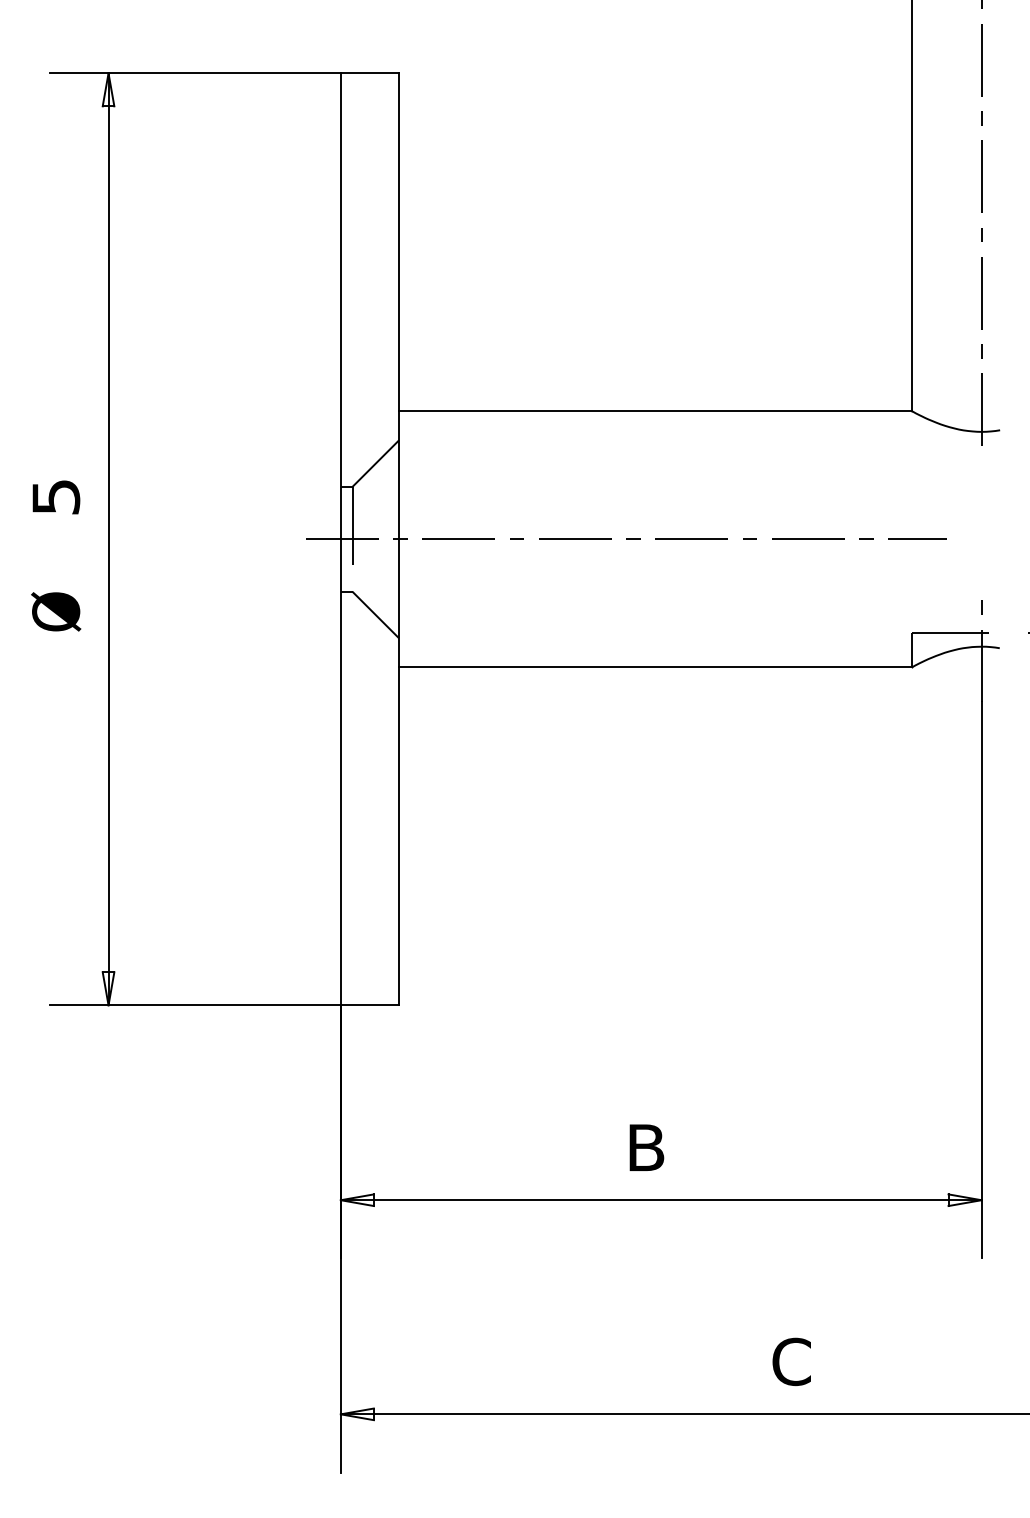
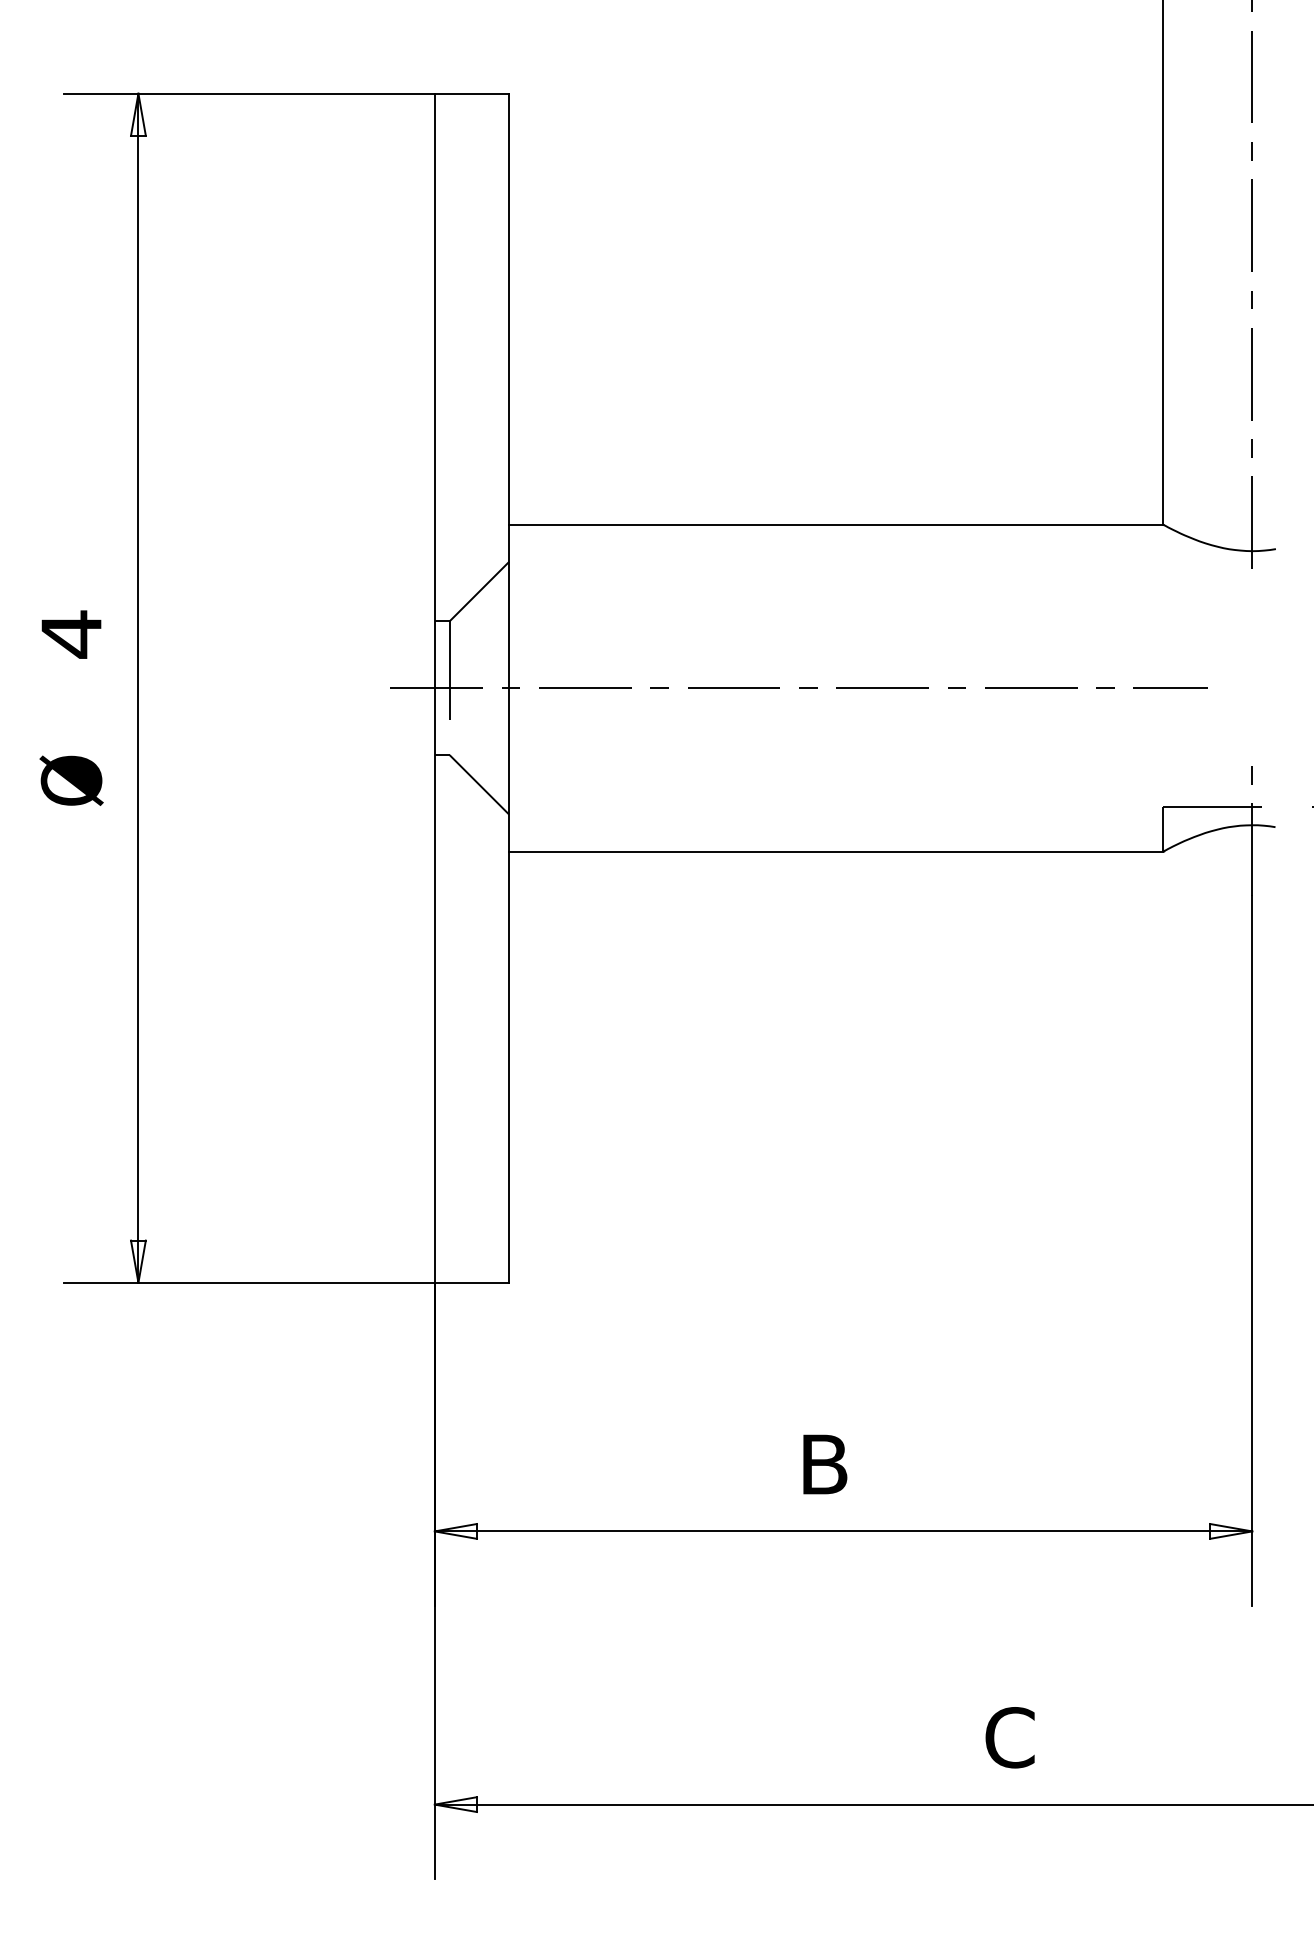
text: (56, 497) -> (71, 634), 5 -> 4

